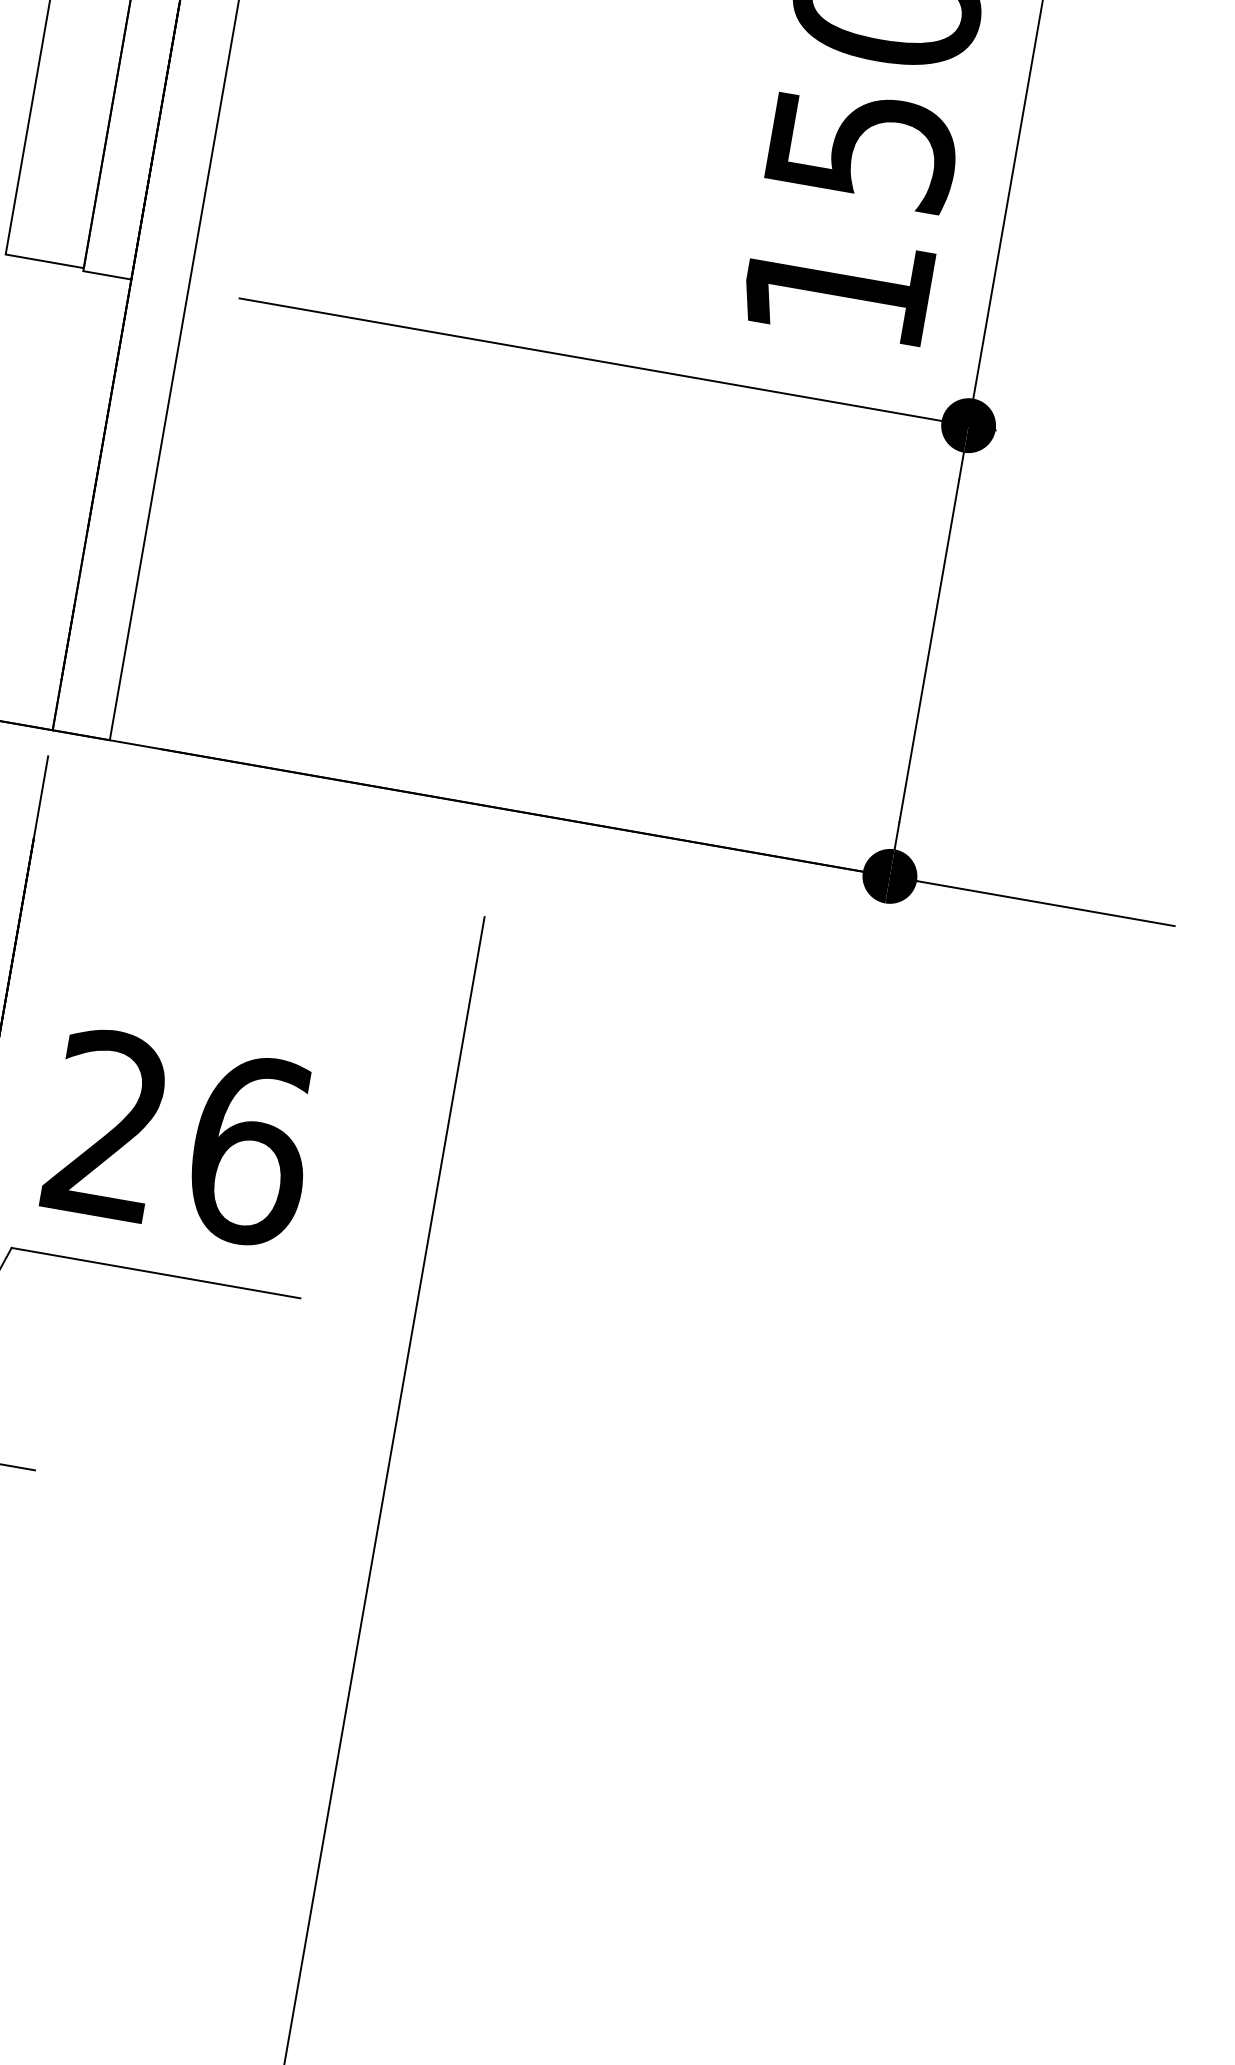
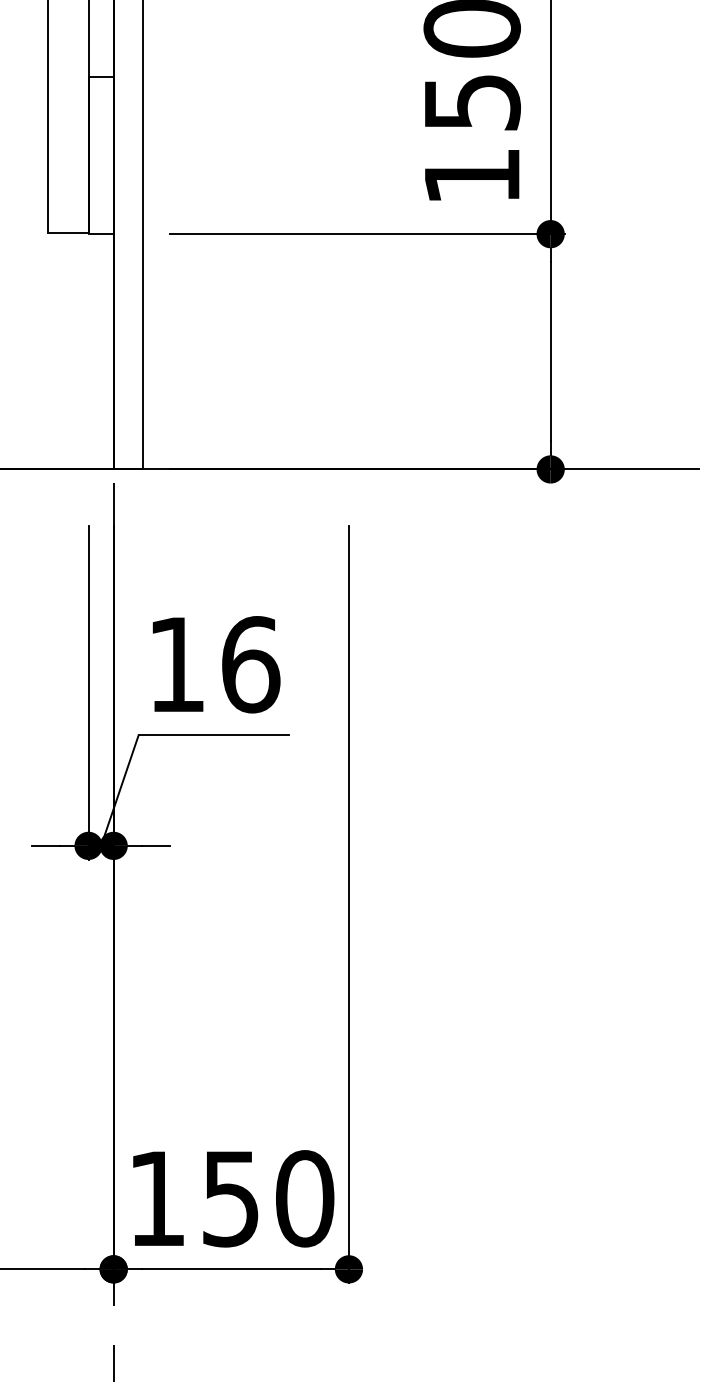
text: (106, 1122) -> (175, 663), 26 -> 16

